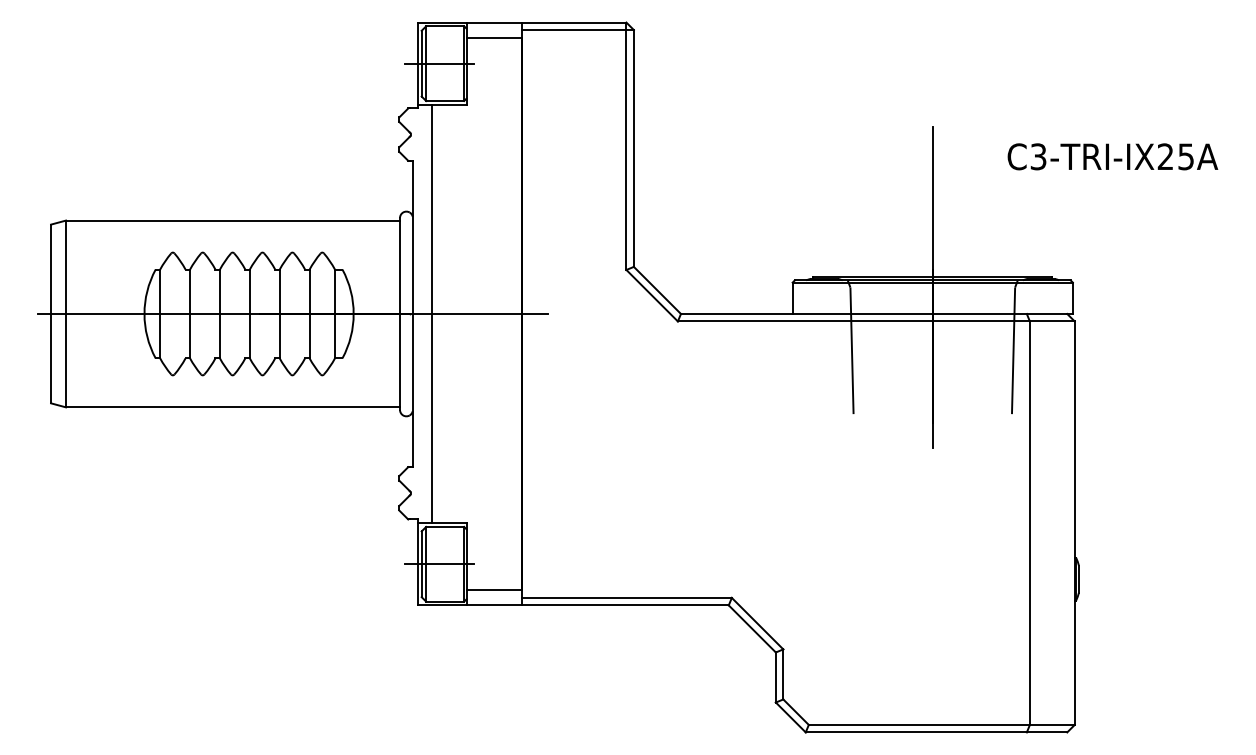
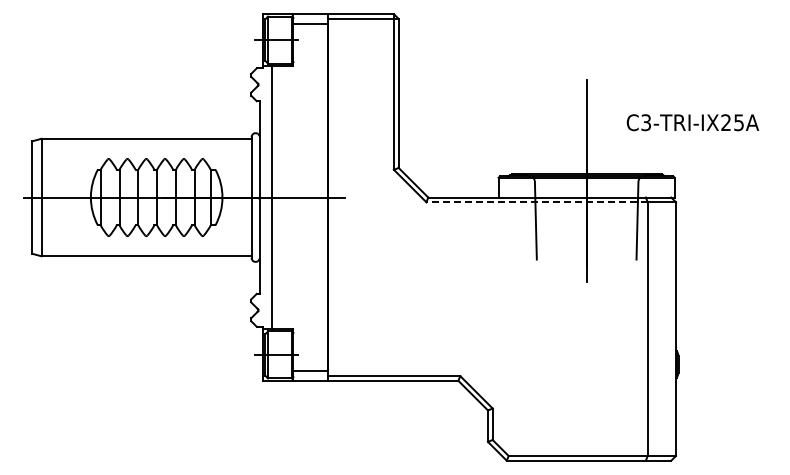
text: (1112, 156) -> (692, 122), moved
line: (854, 321) -> (537, 202), solid -> dashed

